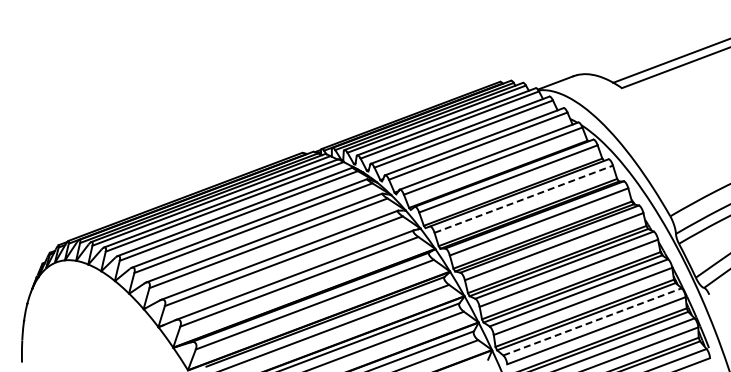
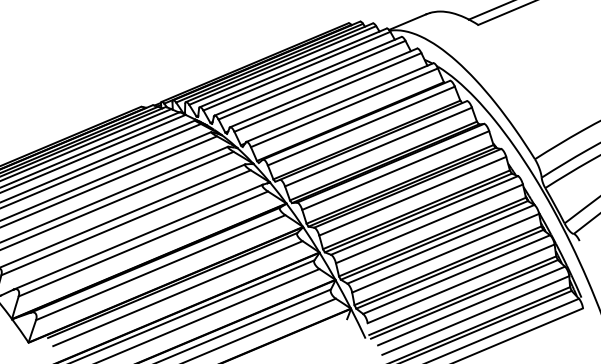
line: (524, 199) -> (379, 147), dashed -> solid
line: (593, 321) -> (457, 274), dashed -> solid

